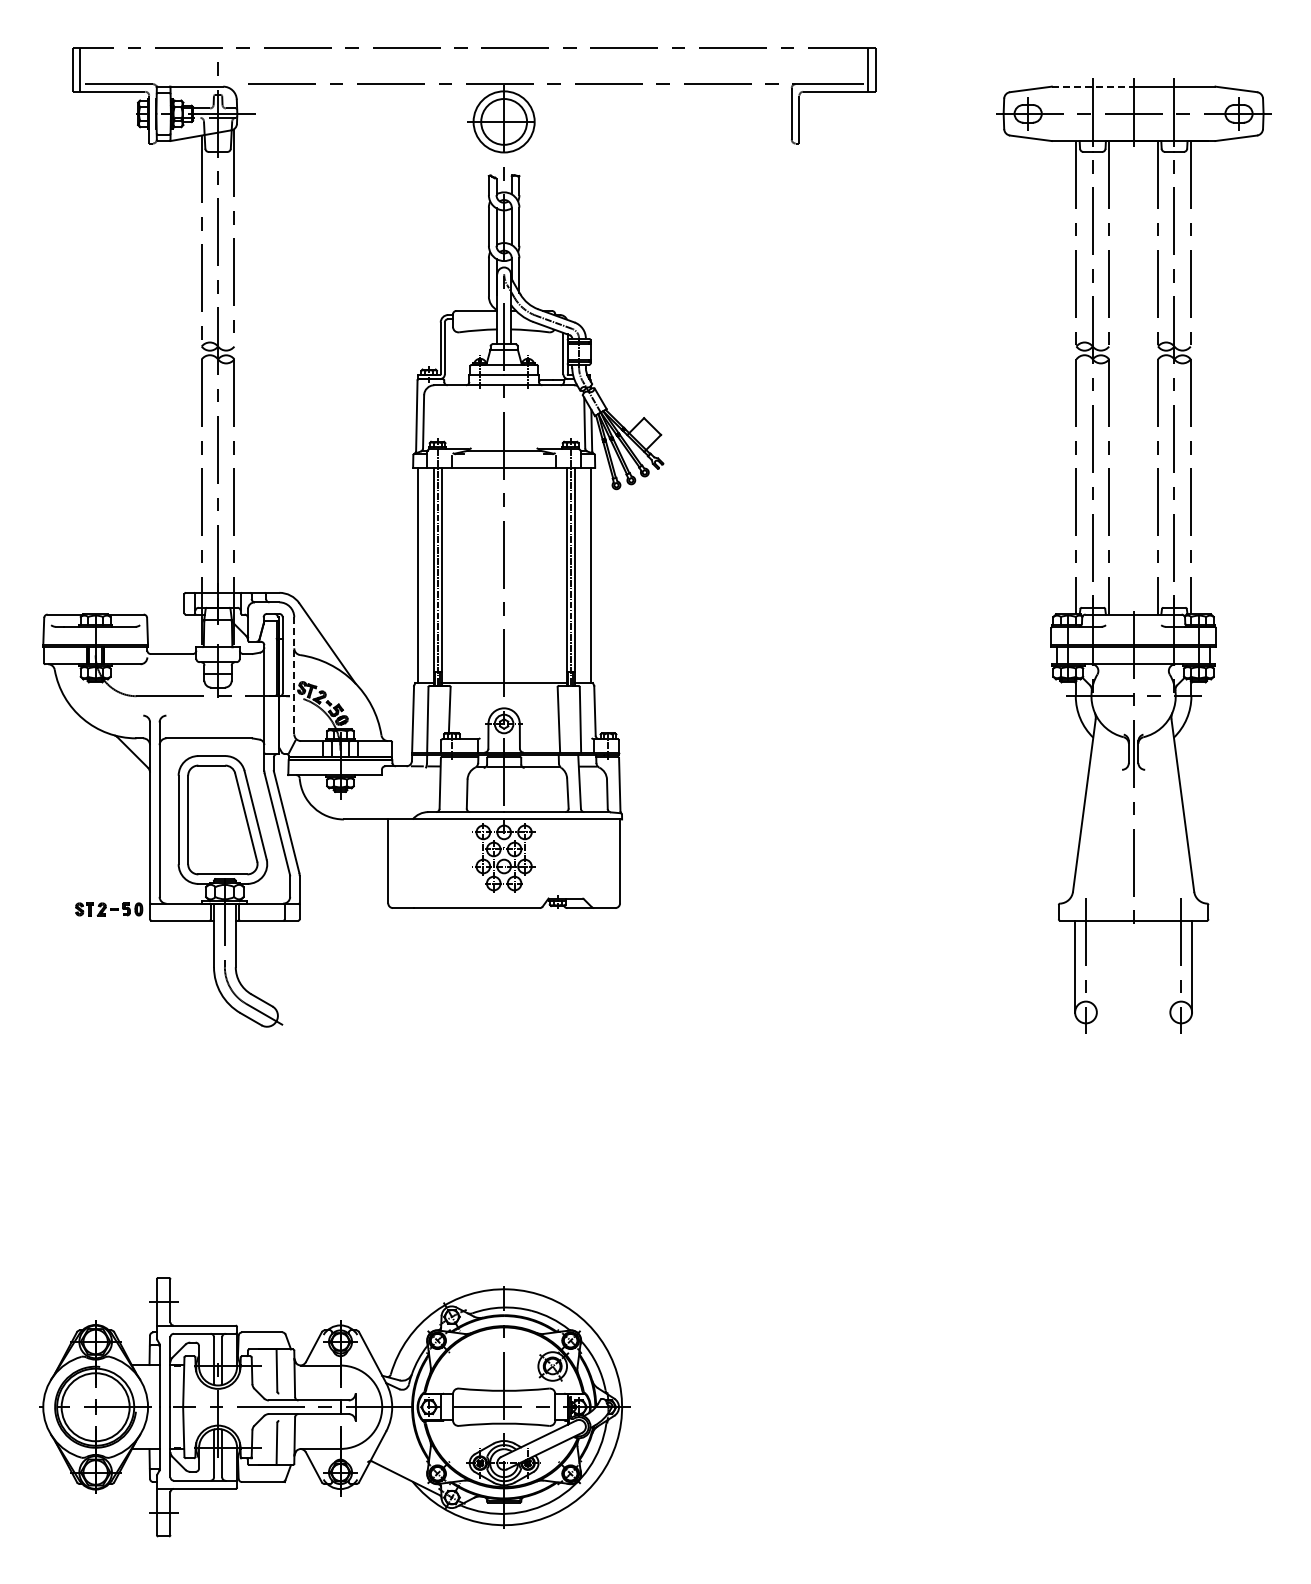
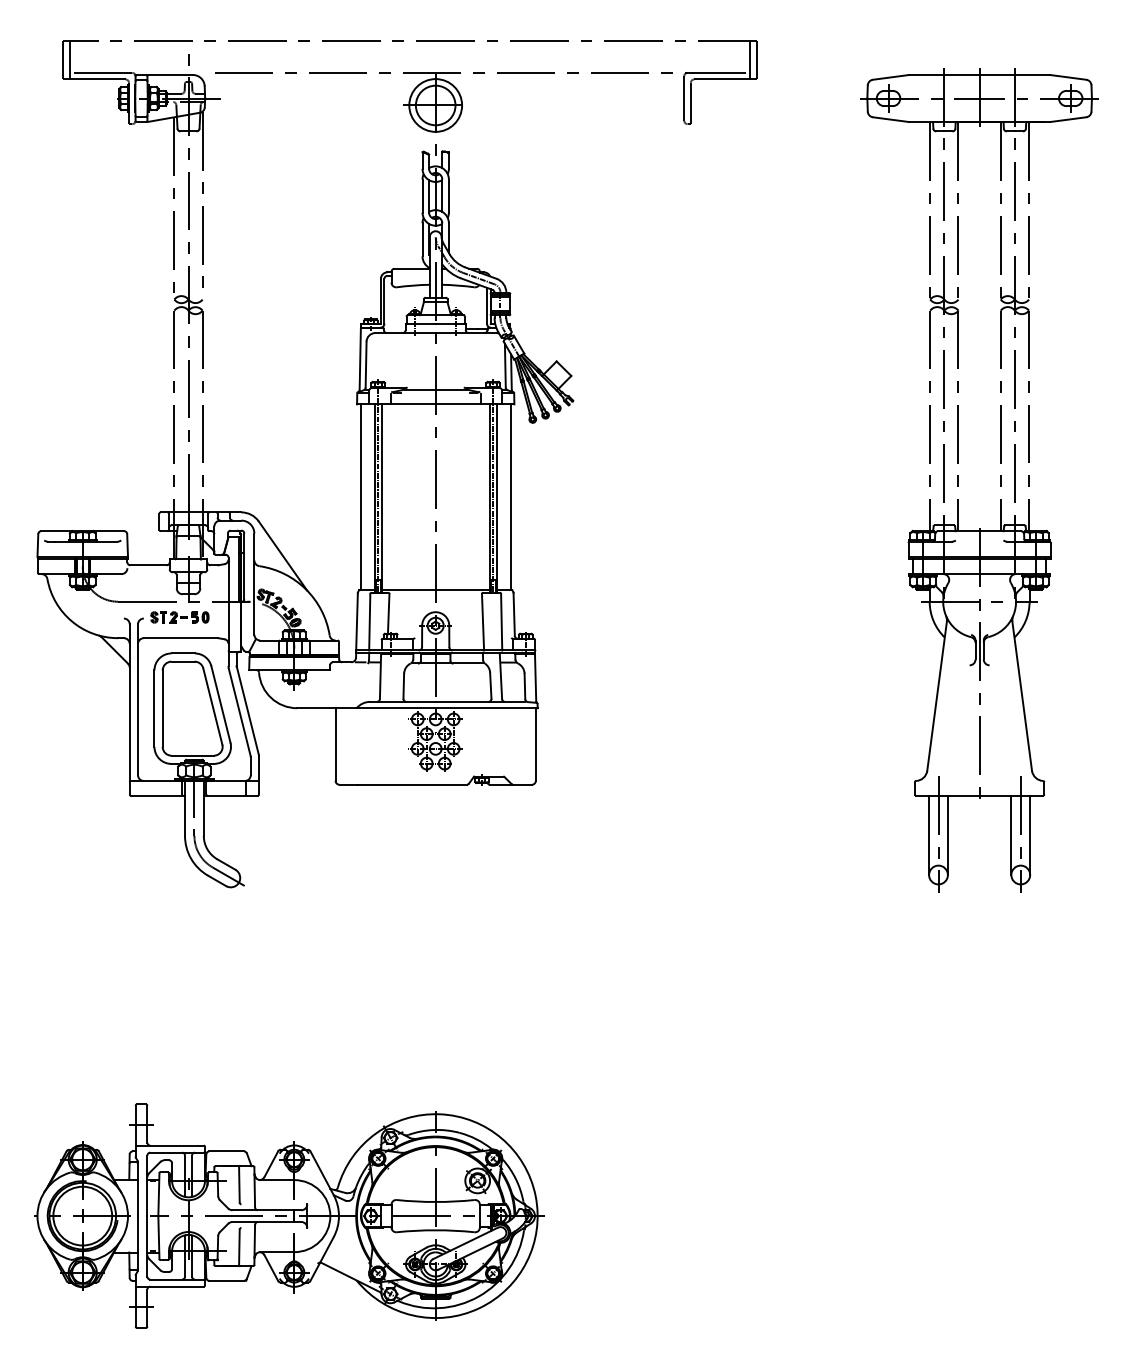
line: (1092, 86) -> (944, 74), dashed -> solid
line: (294, 676) -> (254, 584), dashed -> solid
part: (109, 909) -> (180, 617), moved
line: (1096, 966) -> (947, 835), added
line: (1170, 966) -> (1011, 835), added

